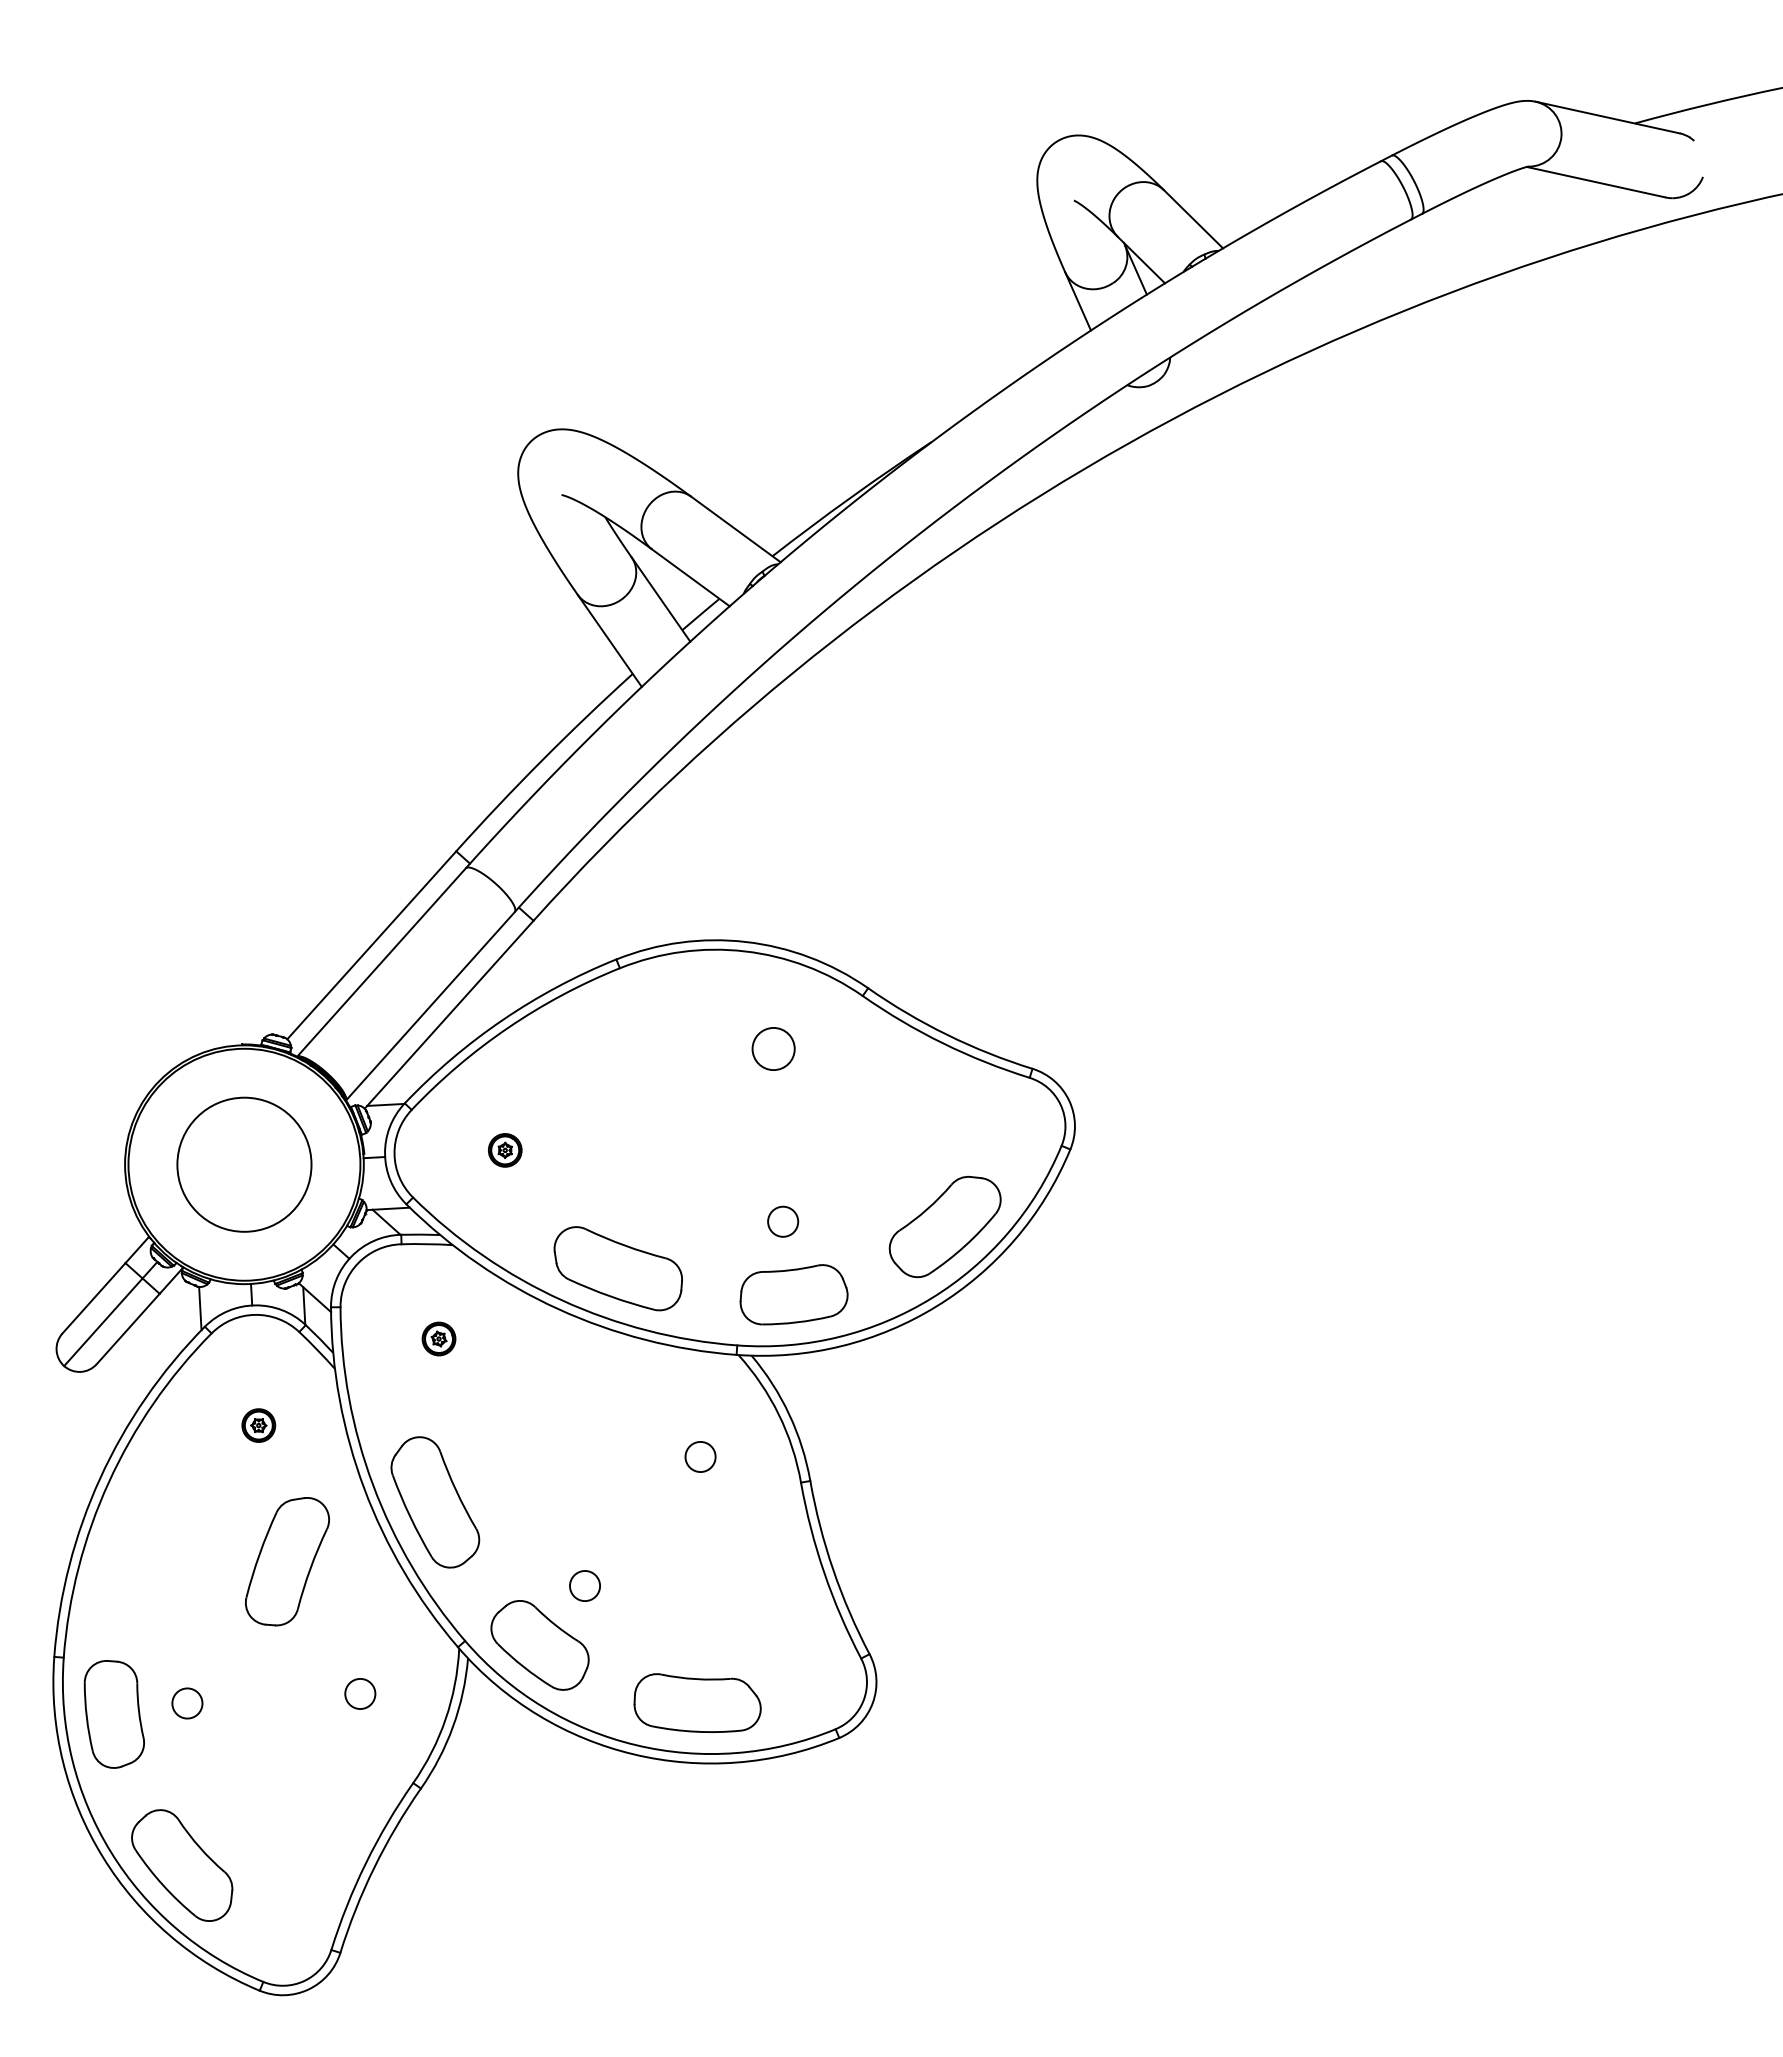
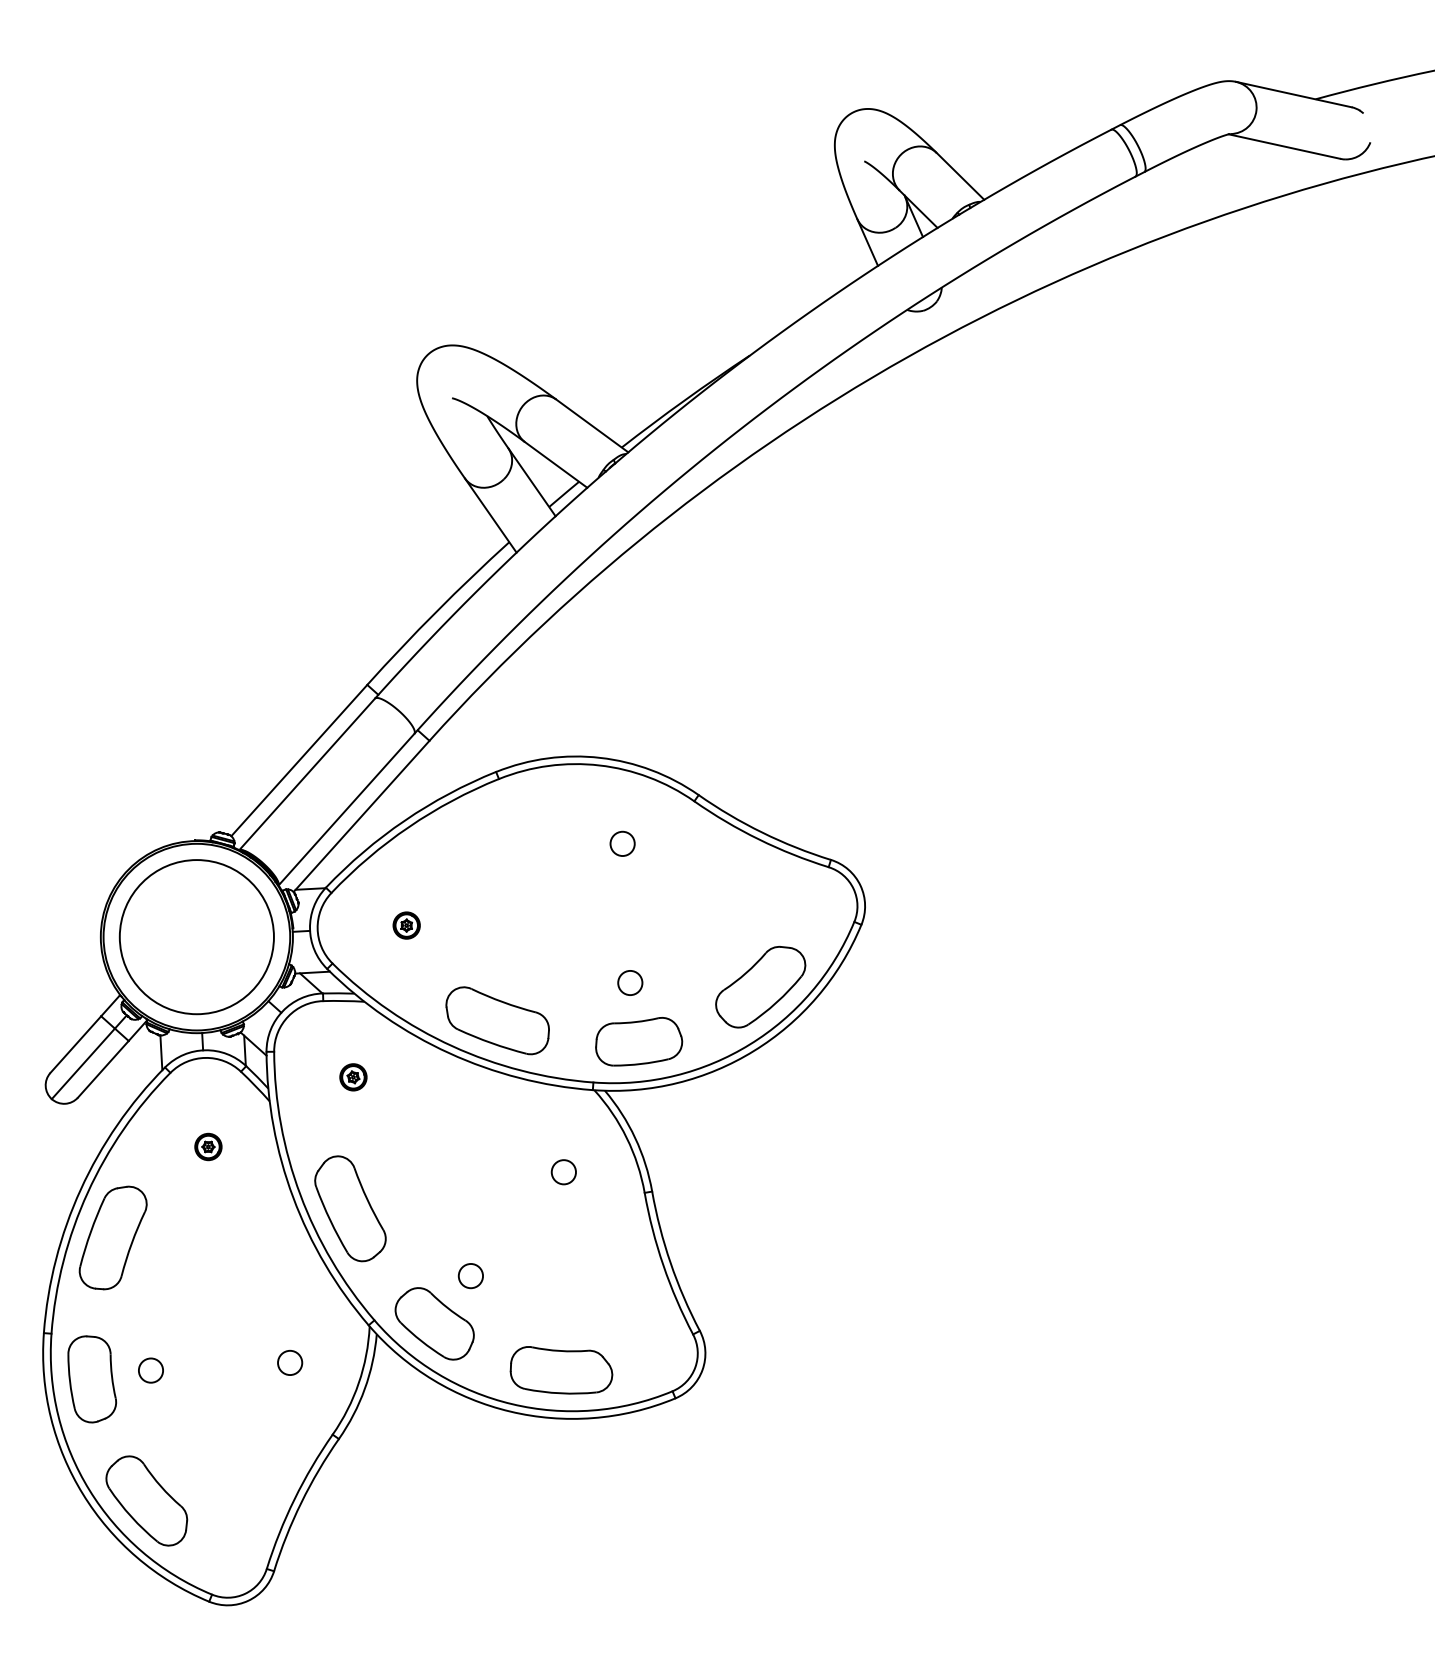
circle: (773, 1048) -> (622, 843), size x0.71
circle: (244, 1164) -> (196, 936), size x1.43
part: (287, 1561) -> (113, 1237), moved

